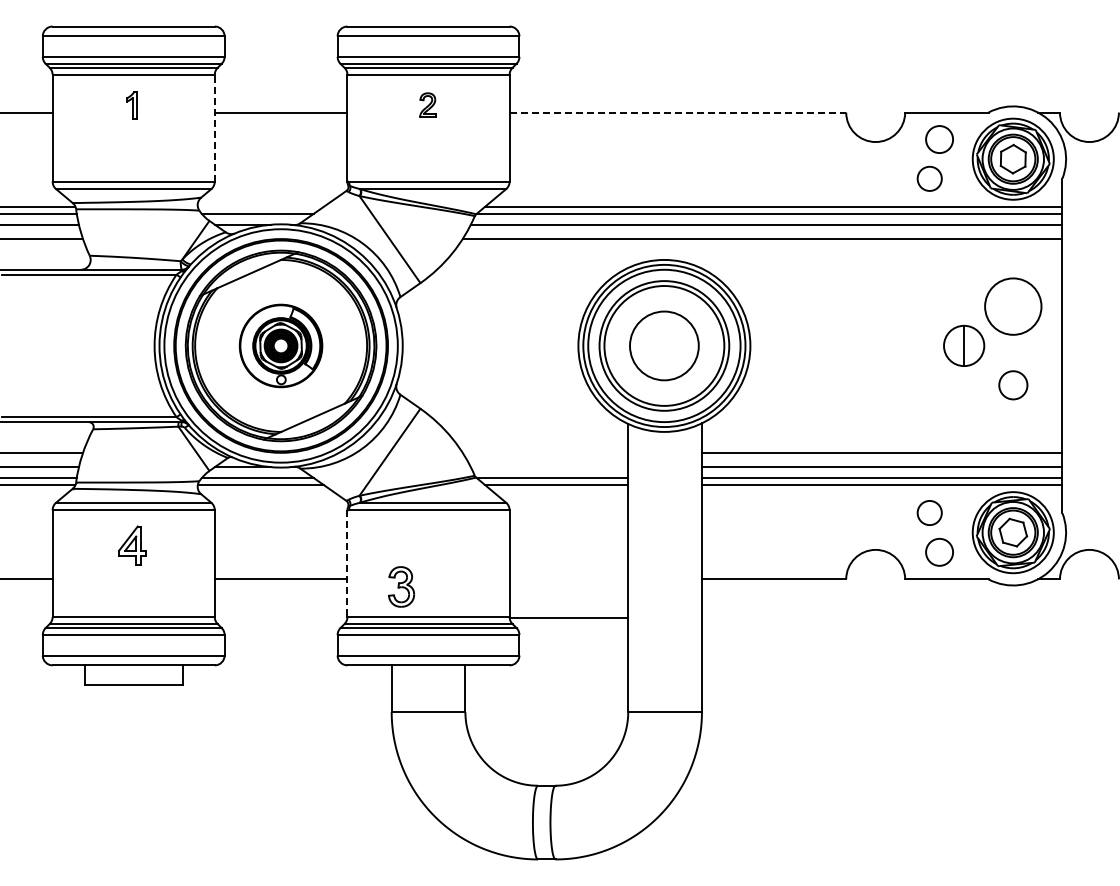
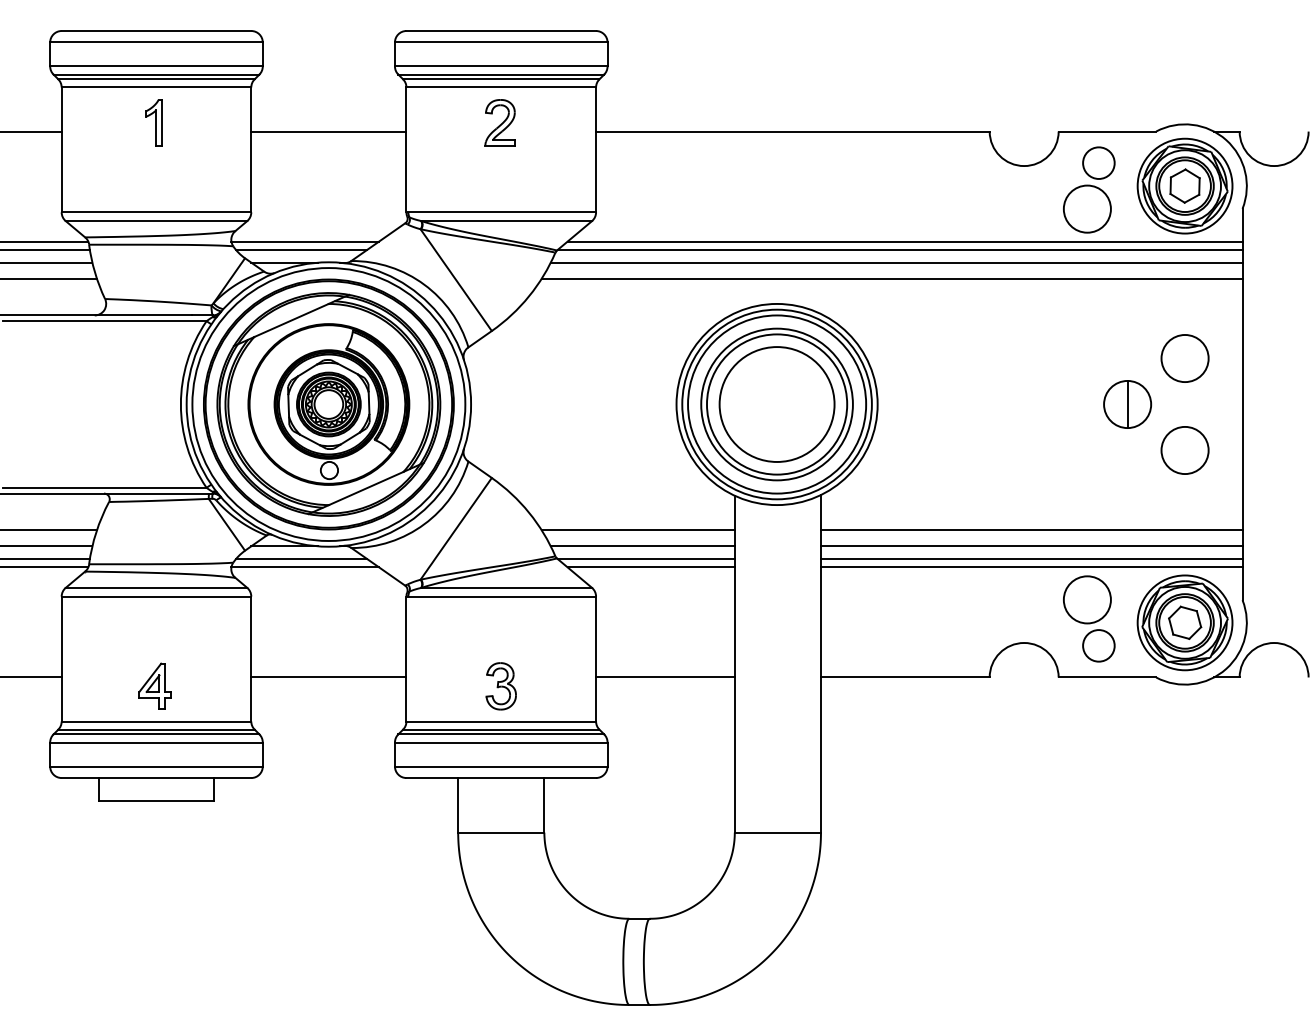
part: (427, 104) -> (500, 122), size x1.67
part: (131, 105) -> (153, 123), size x1.43
line: (678, 112) -> (793, 131), dashed -> solid
line: (214, 127) -> (250, 149), dashed -> solid
circle: (929, 178) -> (1087, 208), size x1.67
line: (260, 206) -> (304, 241), added
circle: (1013, 306) -> (1185, 358), size x0.71
part: (280, 345) -> (328, 403), size x1.67
circle: (664, 345) -> (777, 403), size x1.43
circle: (1013, 385) -> (1185, 450), size x1.43
line: (545, 453) -> (638, 530), added
line: (549, 467) -> (642, 546), added
circle: (929, 512) -> (1087, 599), size x1.67
part: (132, 545) -> (155, 685), moved
line: (347, 564) -> (406, 660), dashed -> solid
part: (401, 586) -> (501, 685), moved
line: (568, 618) -> (664, 677), moved

